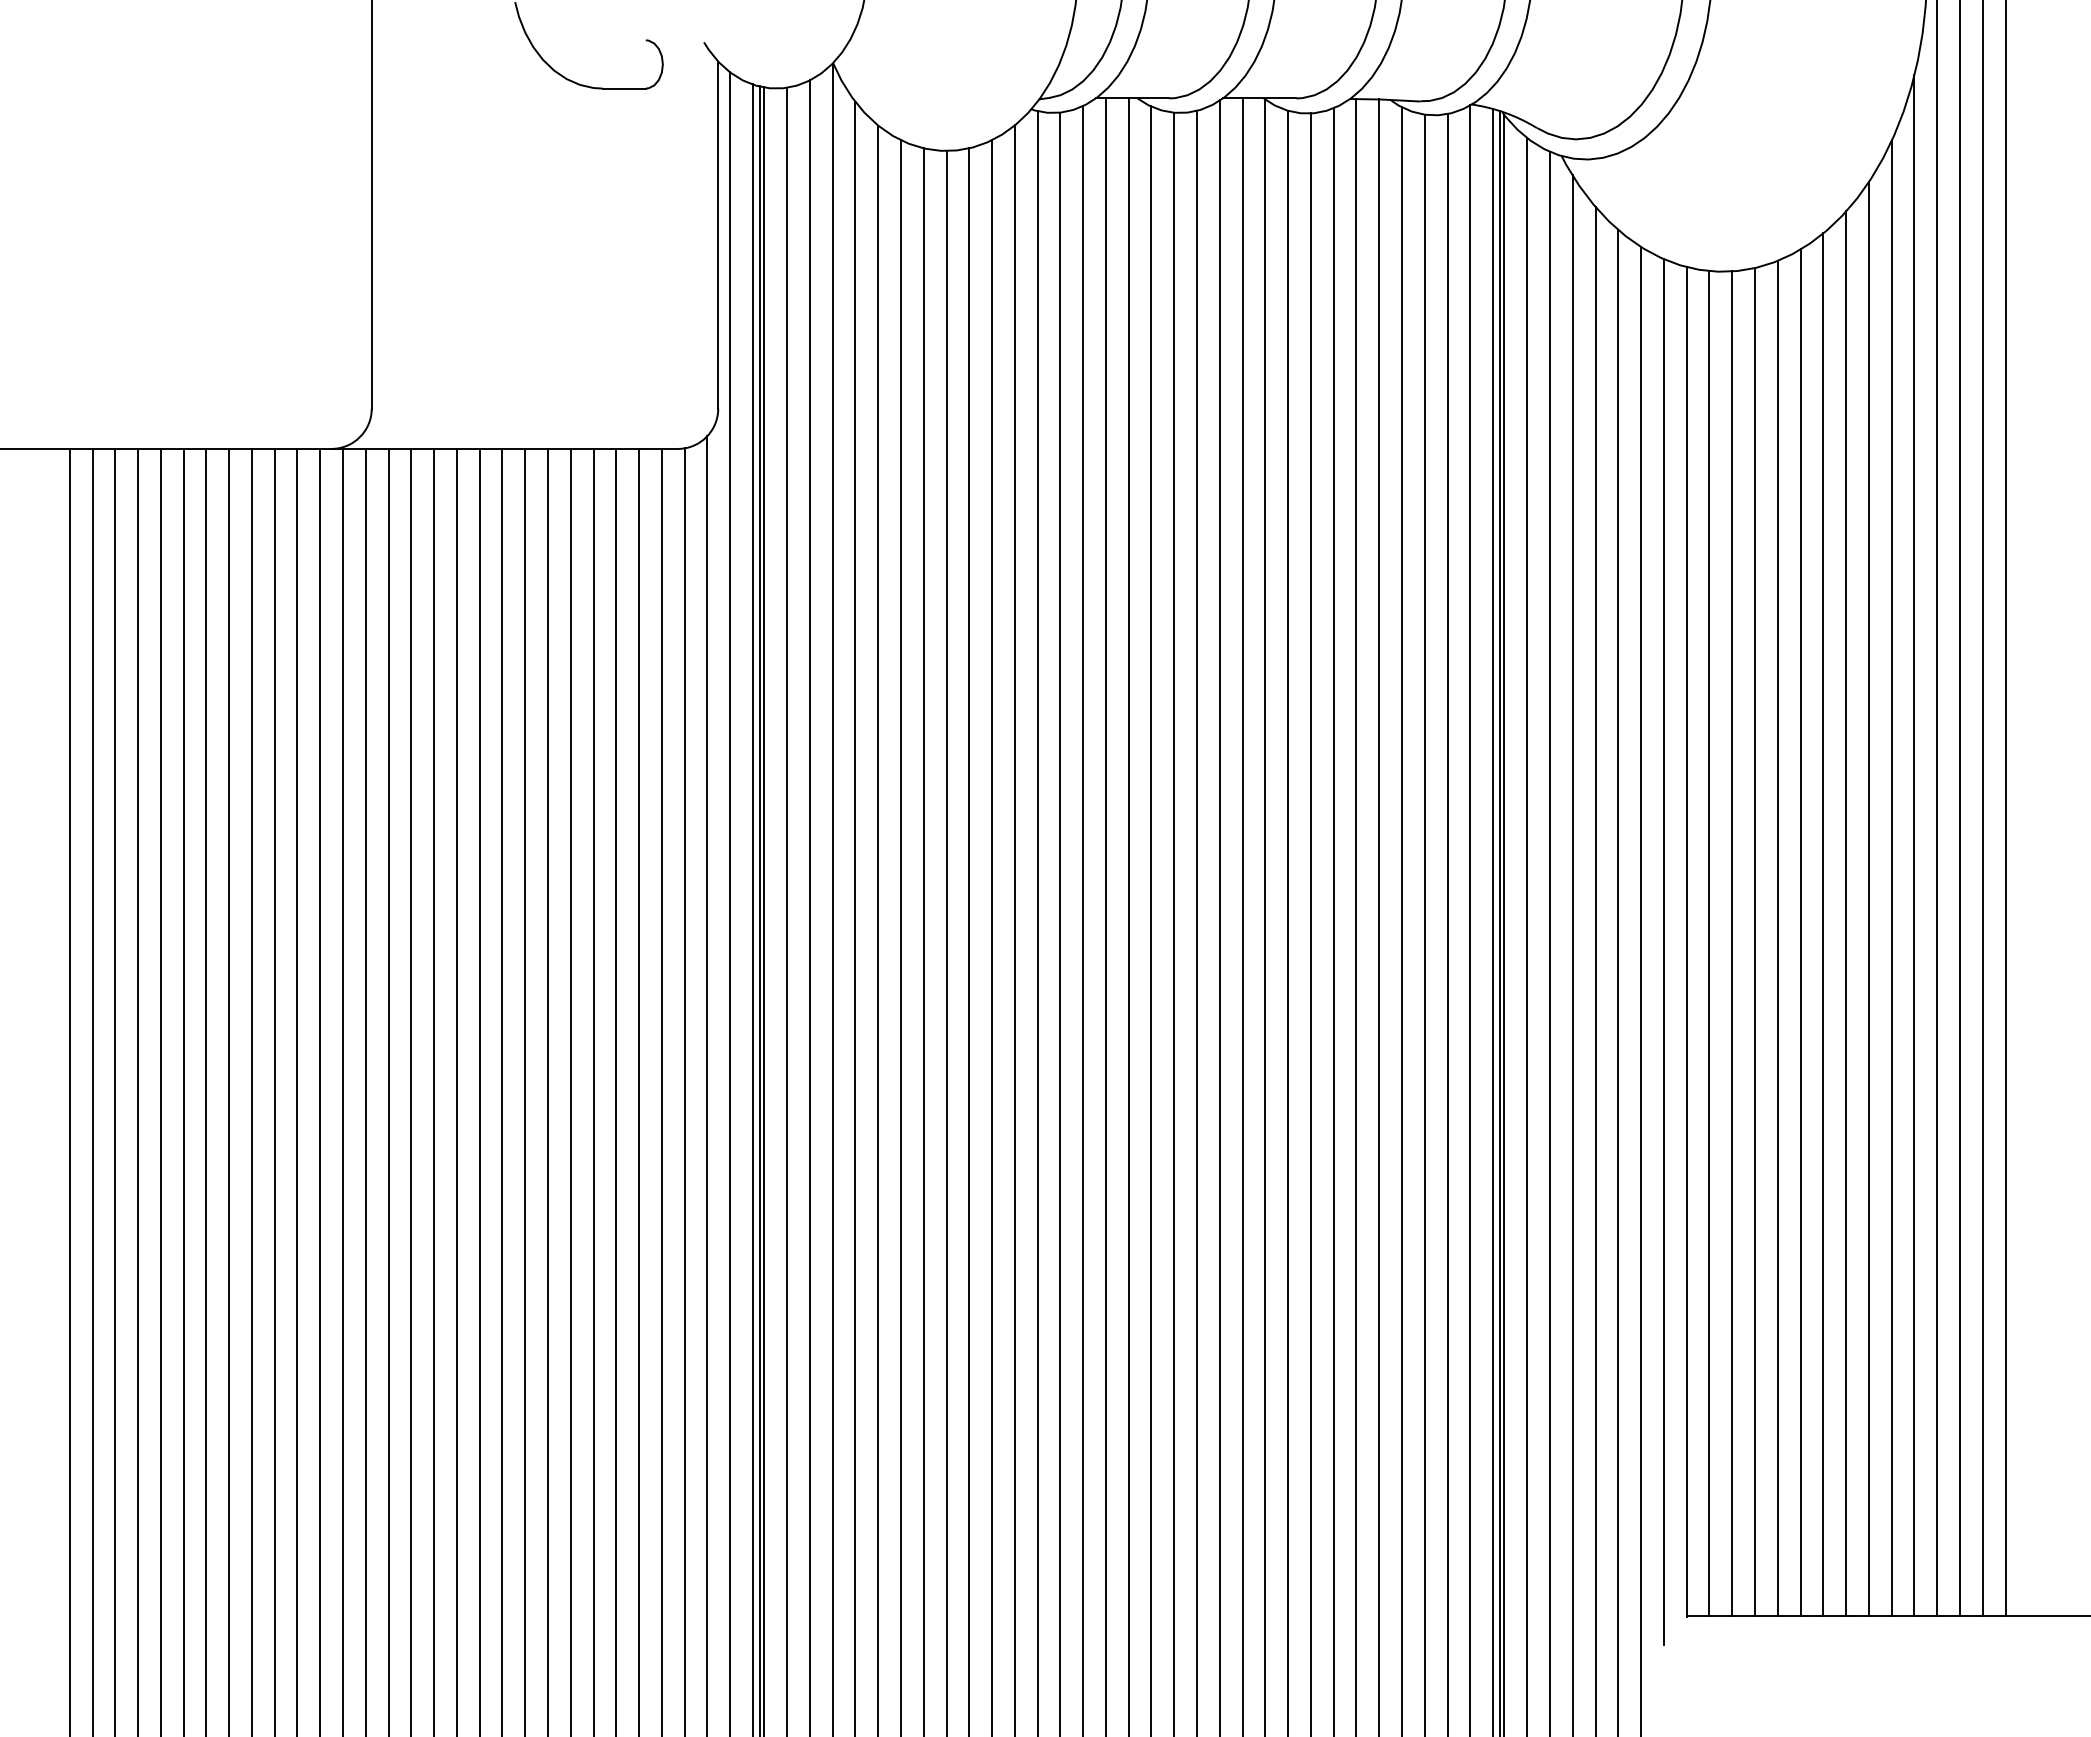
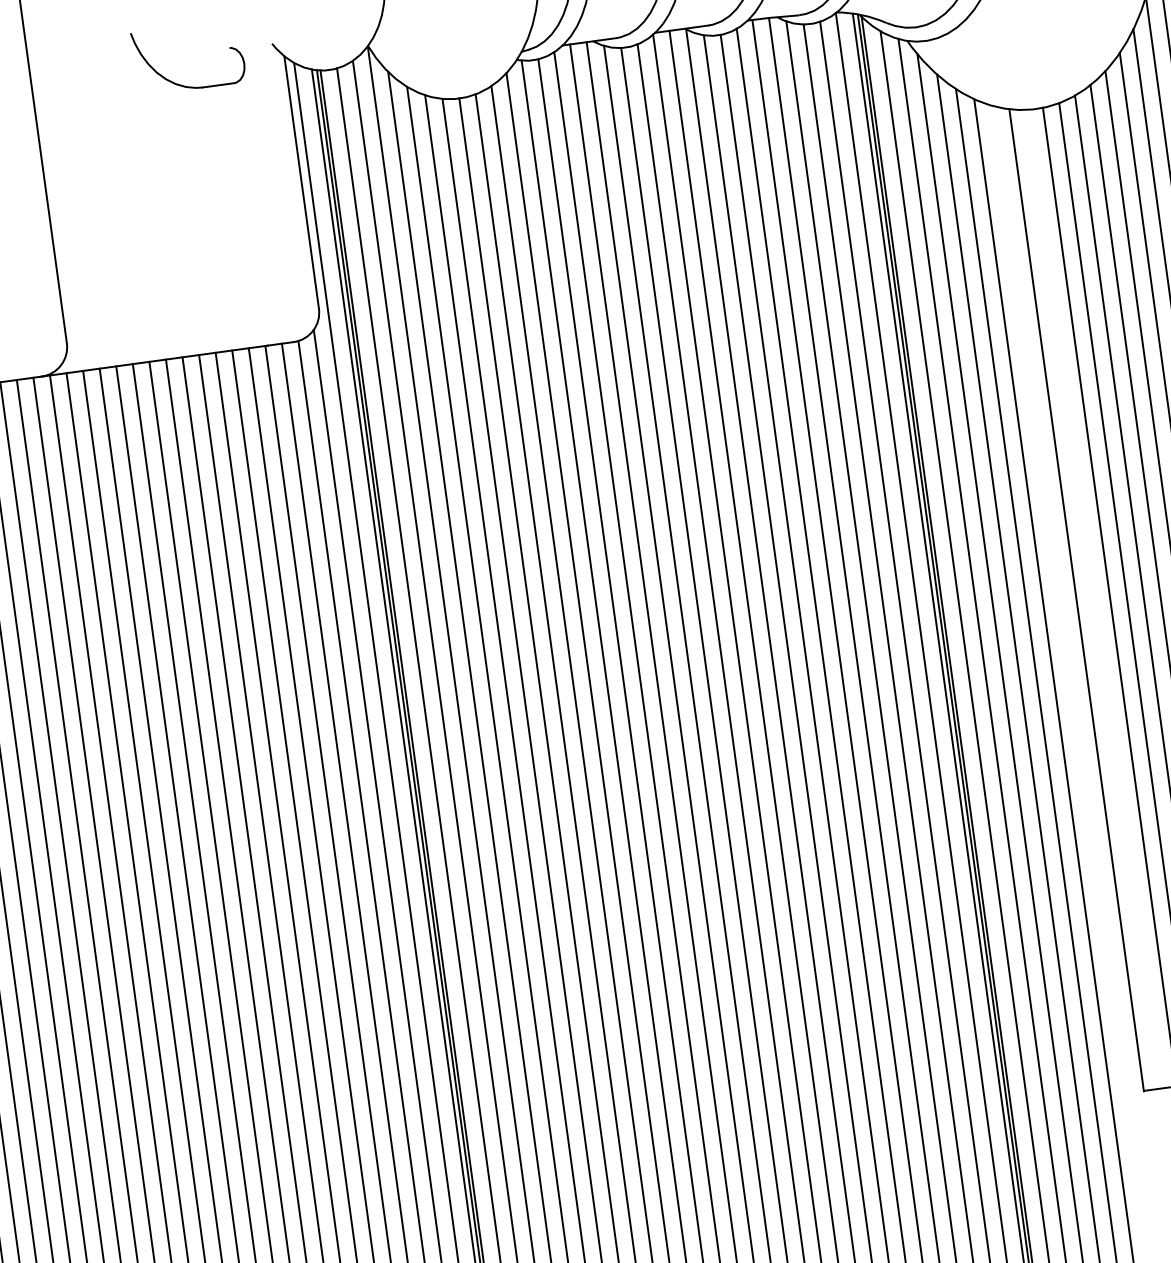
line: (1709, 943) -> (1093, 599), removed
line: (1663, 952) -> (1060, 610), removed

